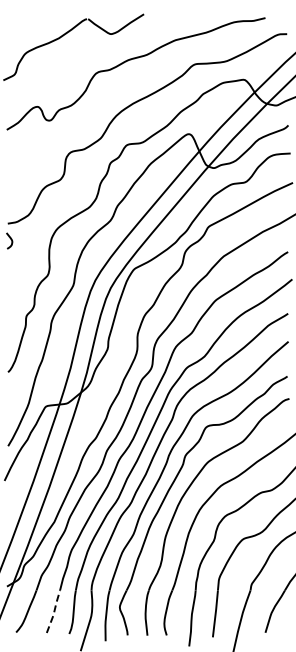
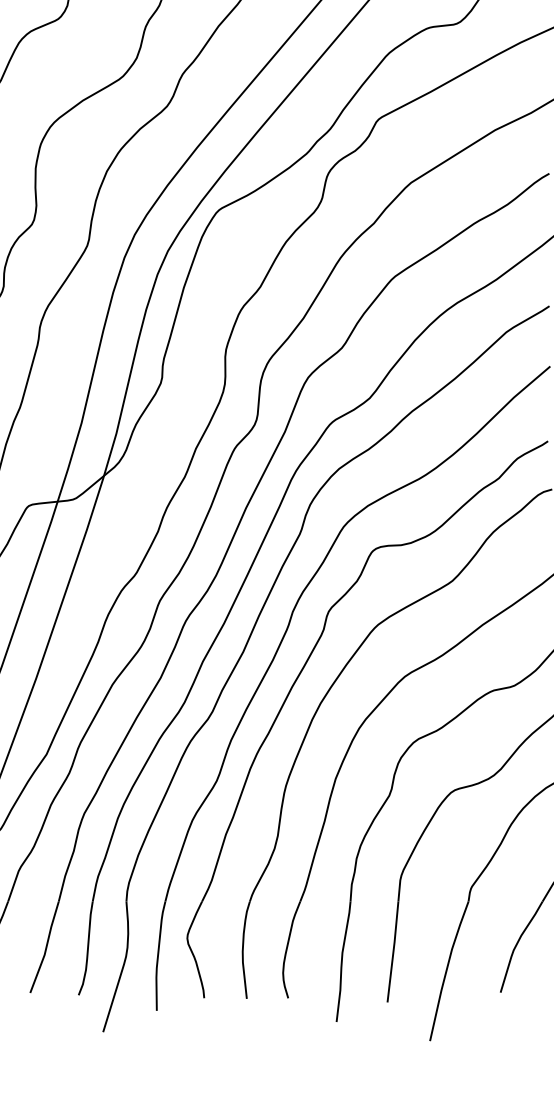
line: (54, 611) -> (46, 946), dashed -> solid

